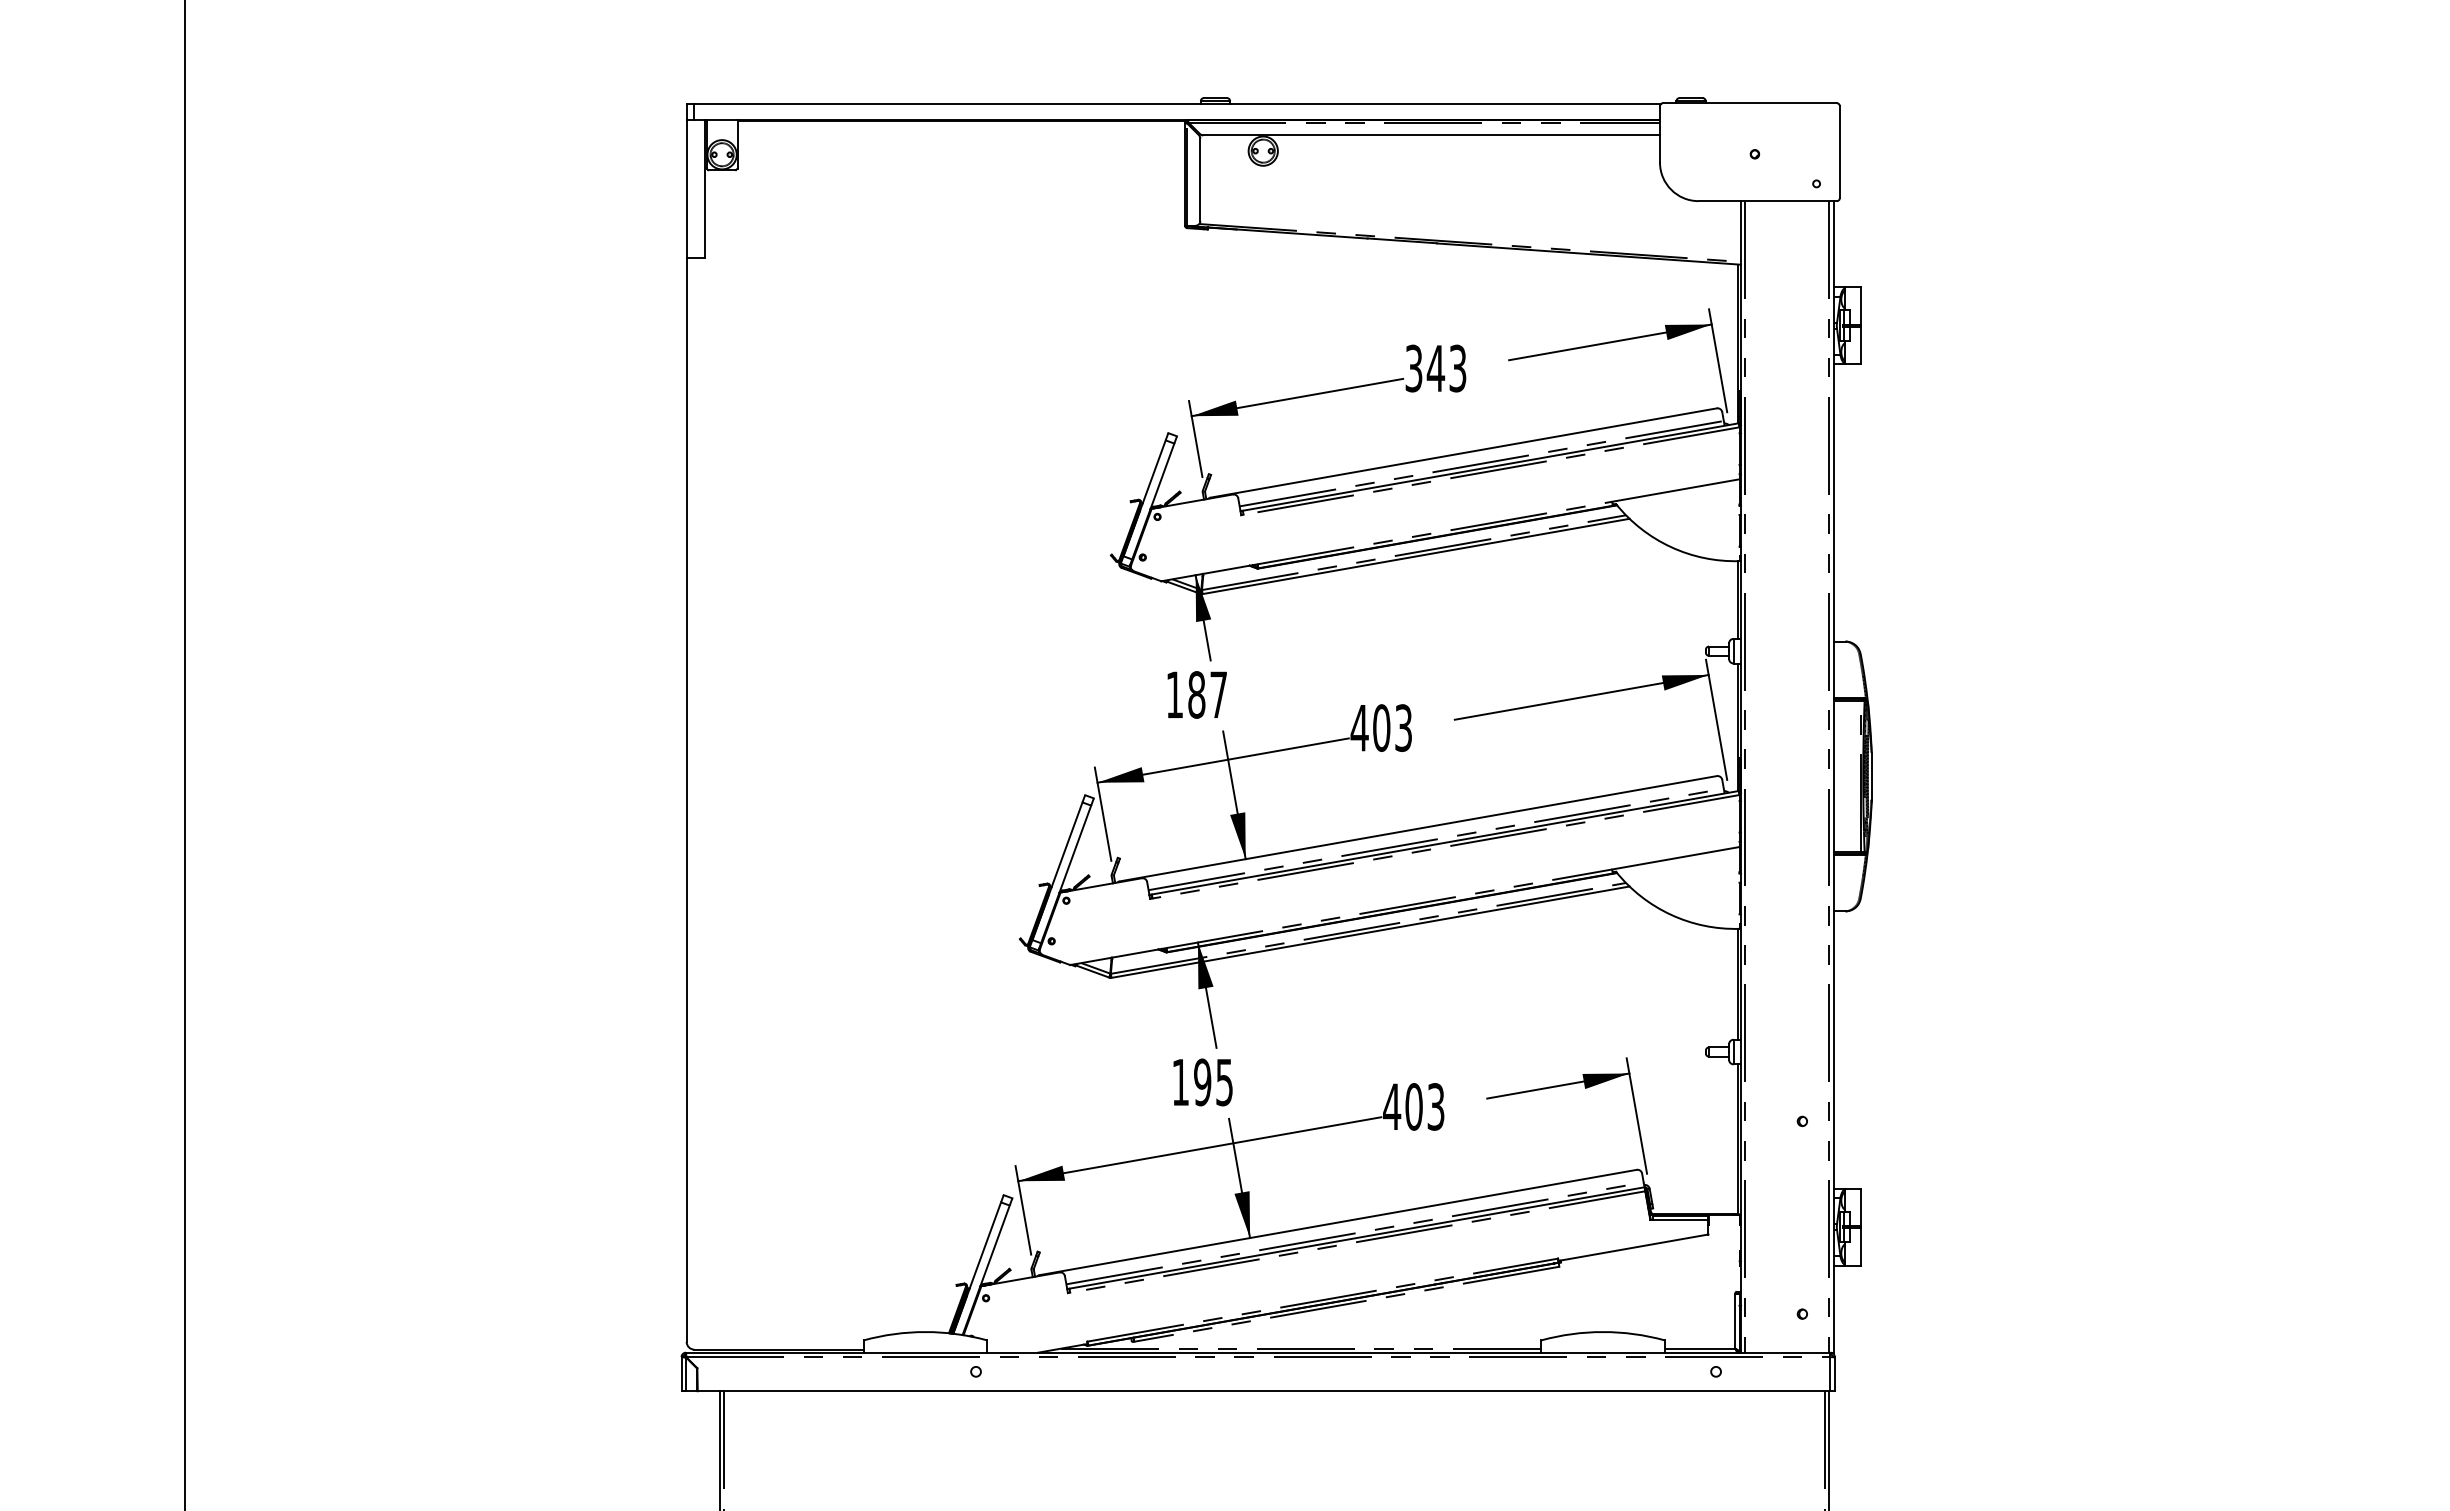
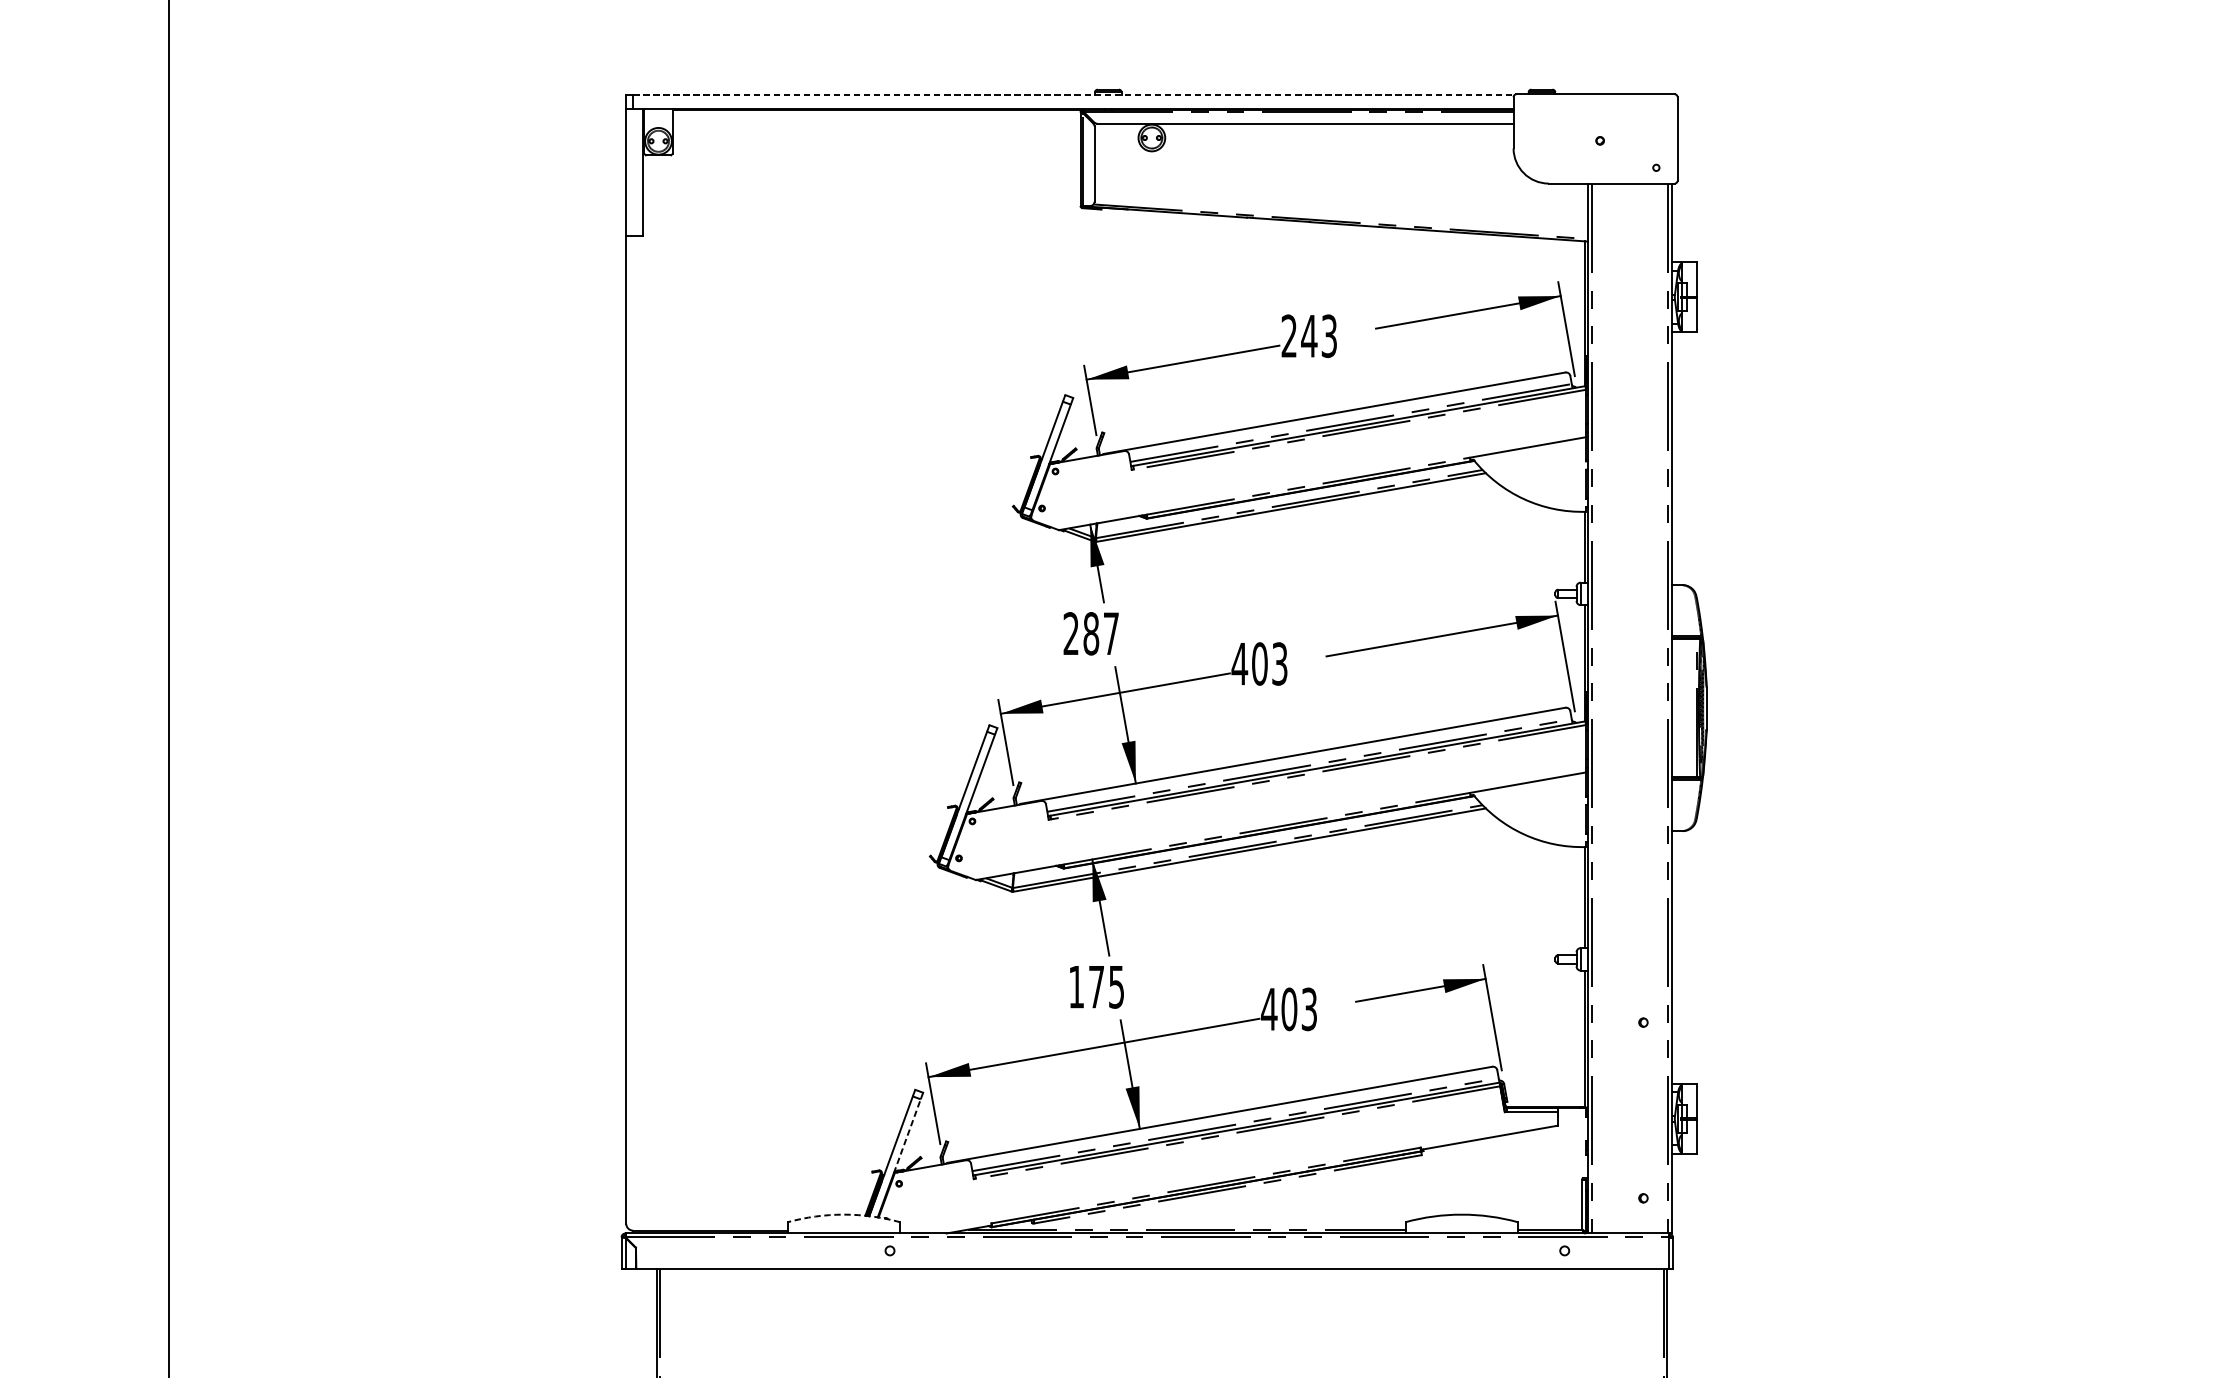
line: (1178, 104) -> (1074, 95), solid -> dashed
text: (1413, 368) -> (1288, 336), 343 -> 243
text: (1174, 694) -> (1070, 633), 187 -> 287
text: (1202, 1082) -> (1096, 987), 195 -> 175
line: (995, 1245) -> (907, 1135), solid -> dashed
arc: (925, 1332) -> (843, 1215), solid -> dashed

